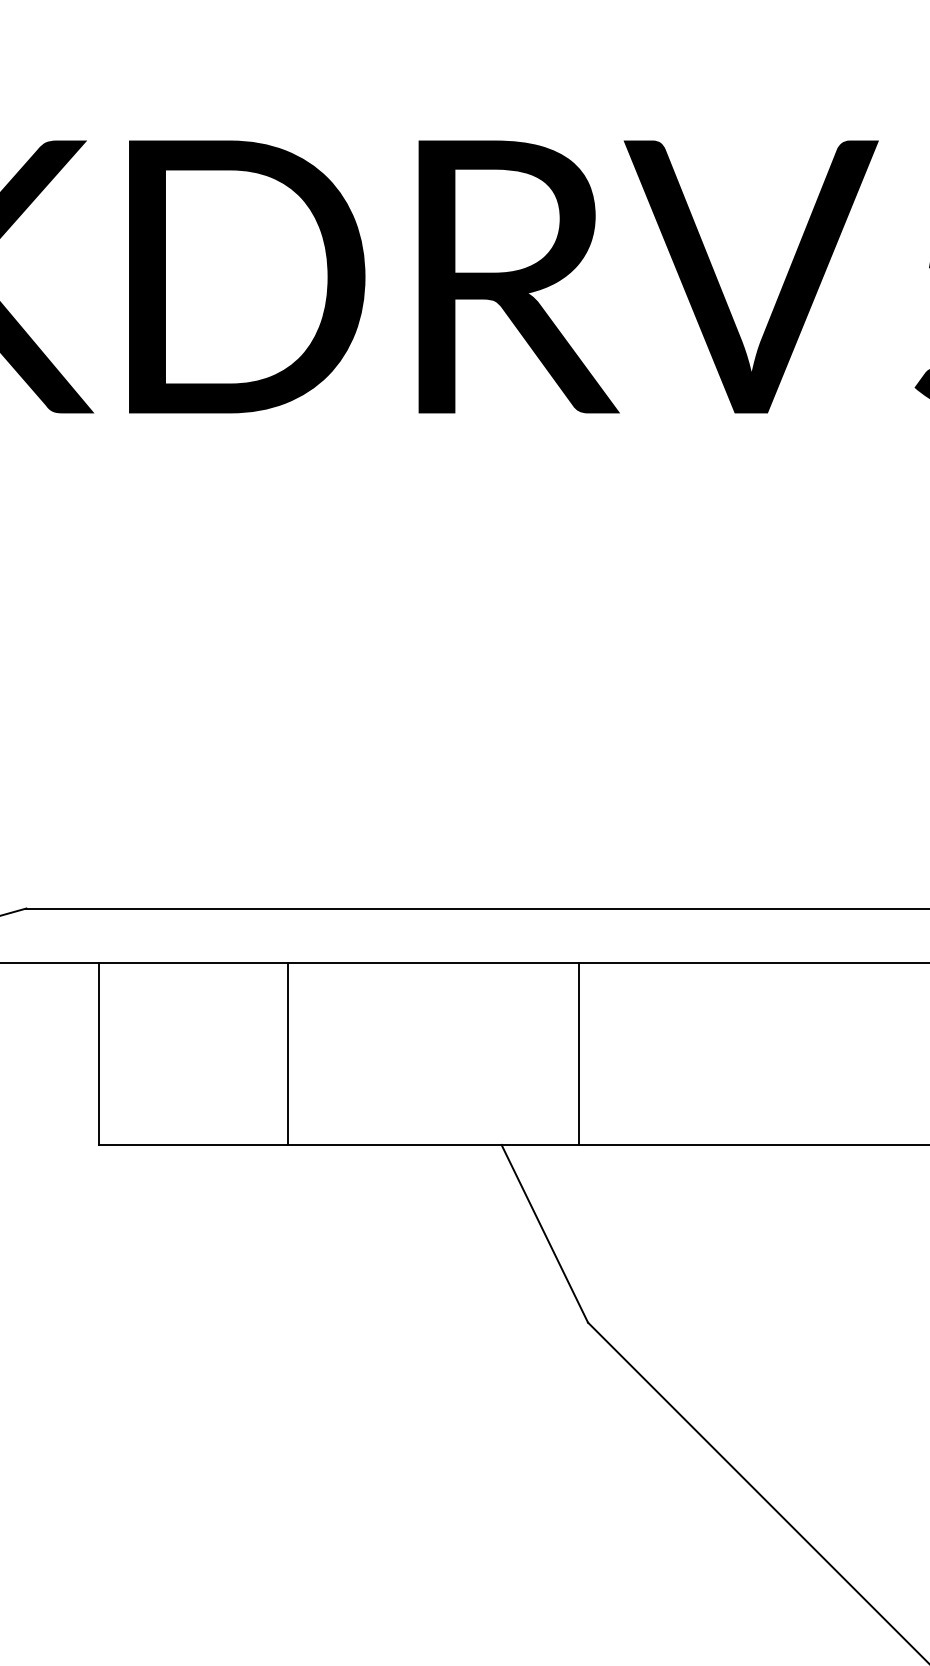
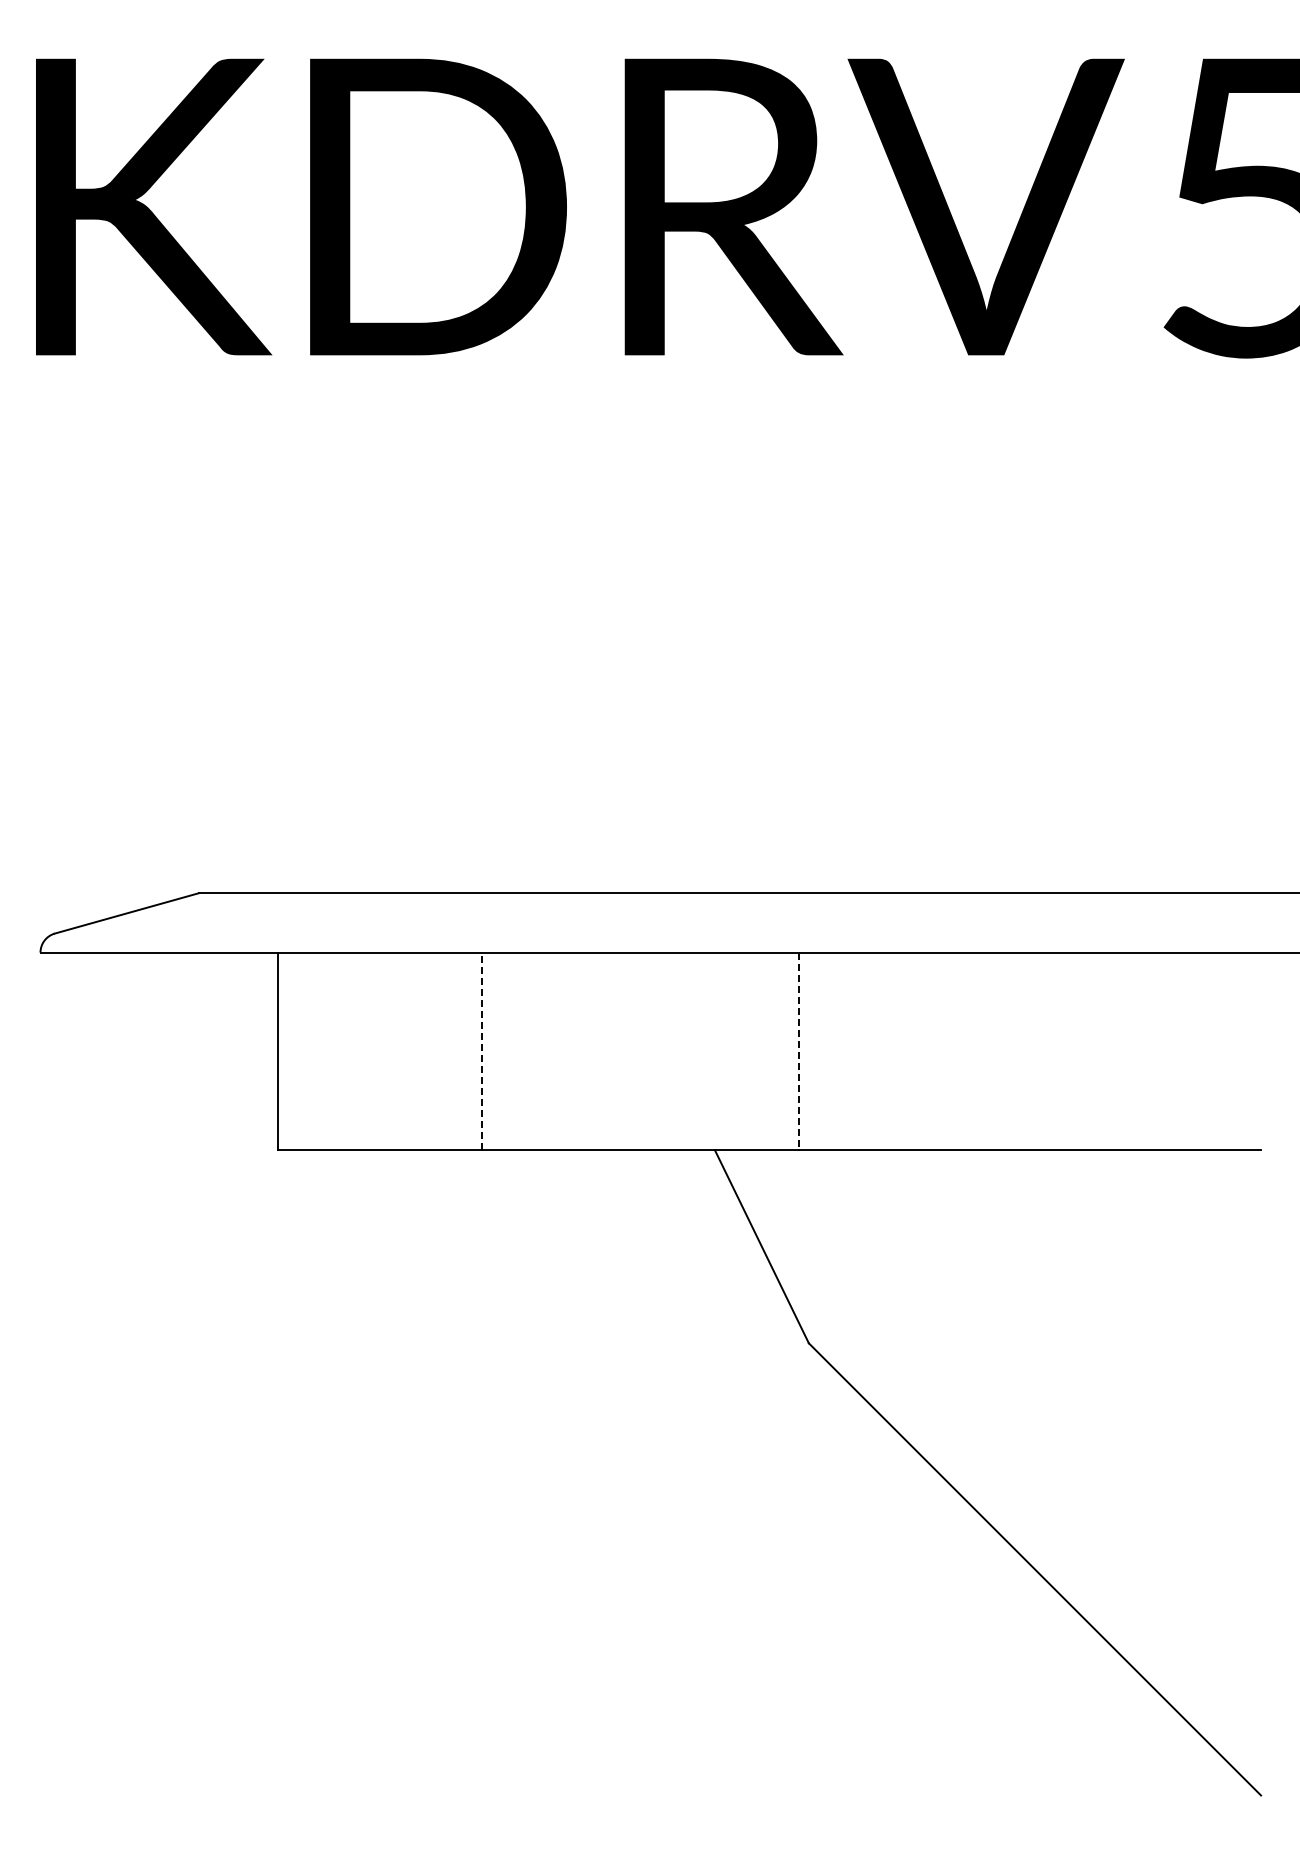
line: (287, 1054) -> (482, 1051), solid -> dashed
line: (578, 1054) -> (798, 1051), solid -> dashed

